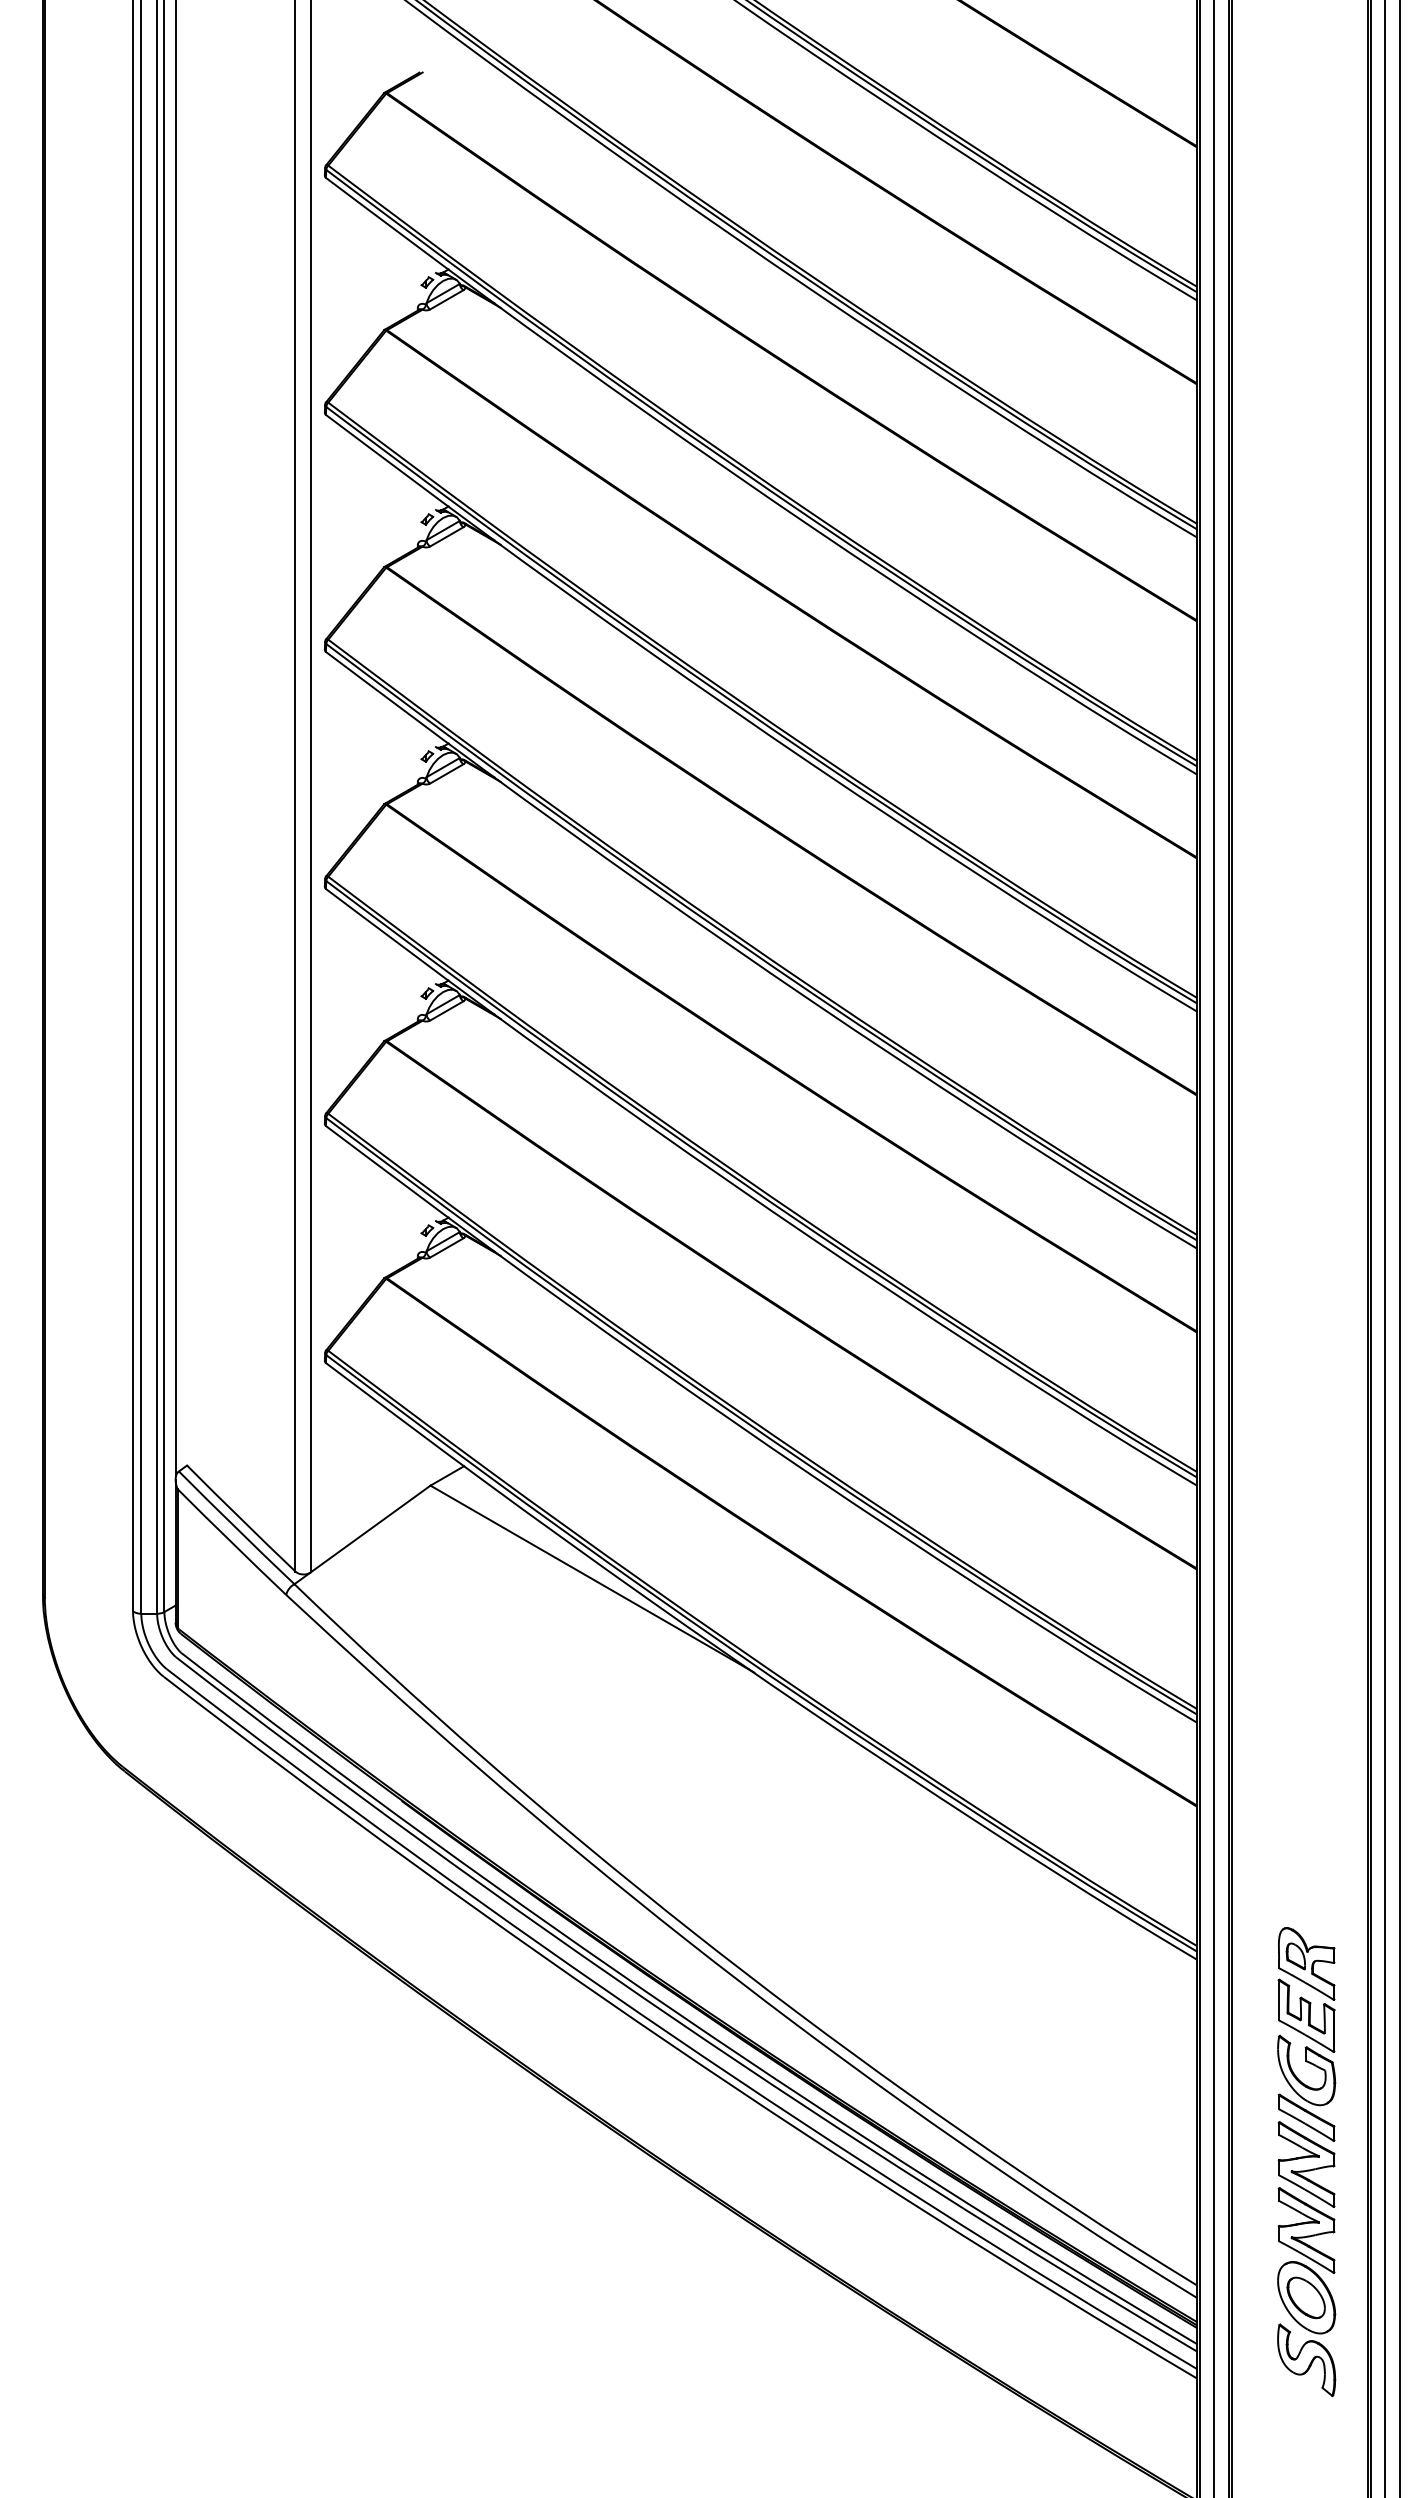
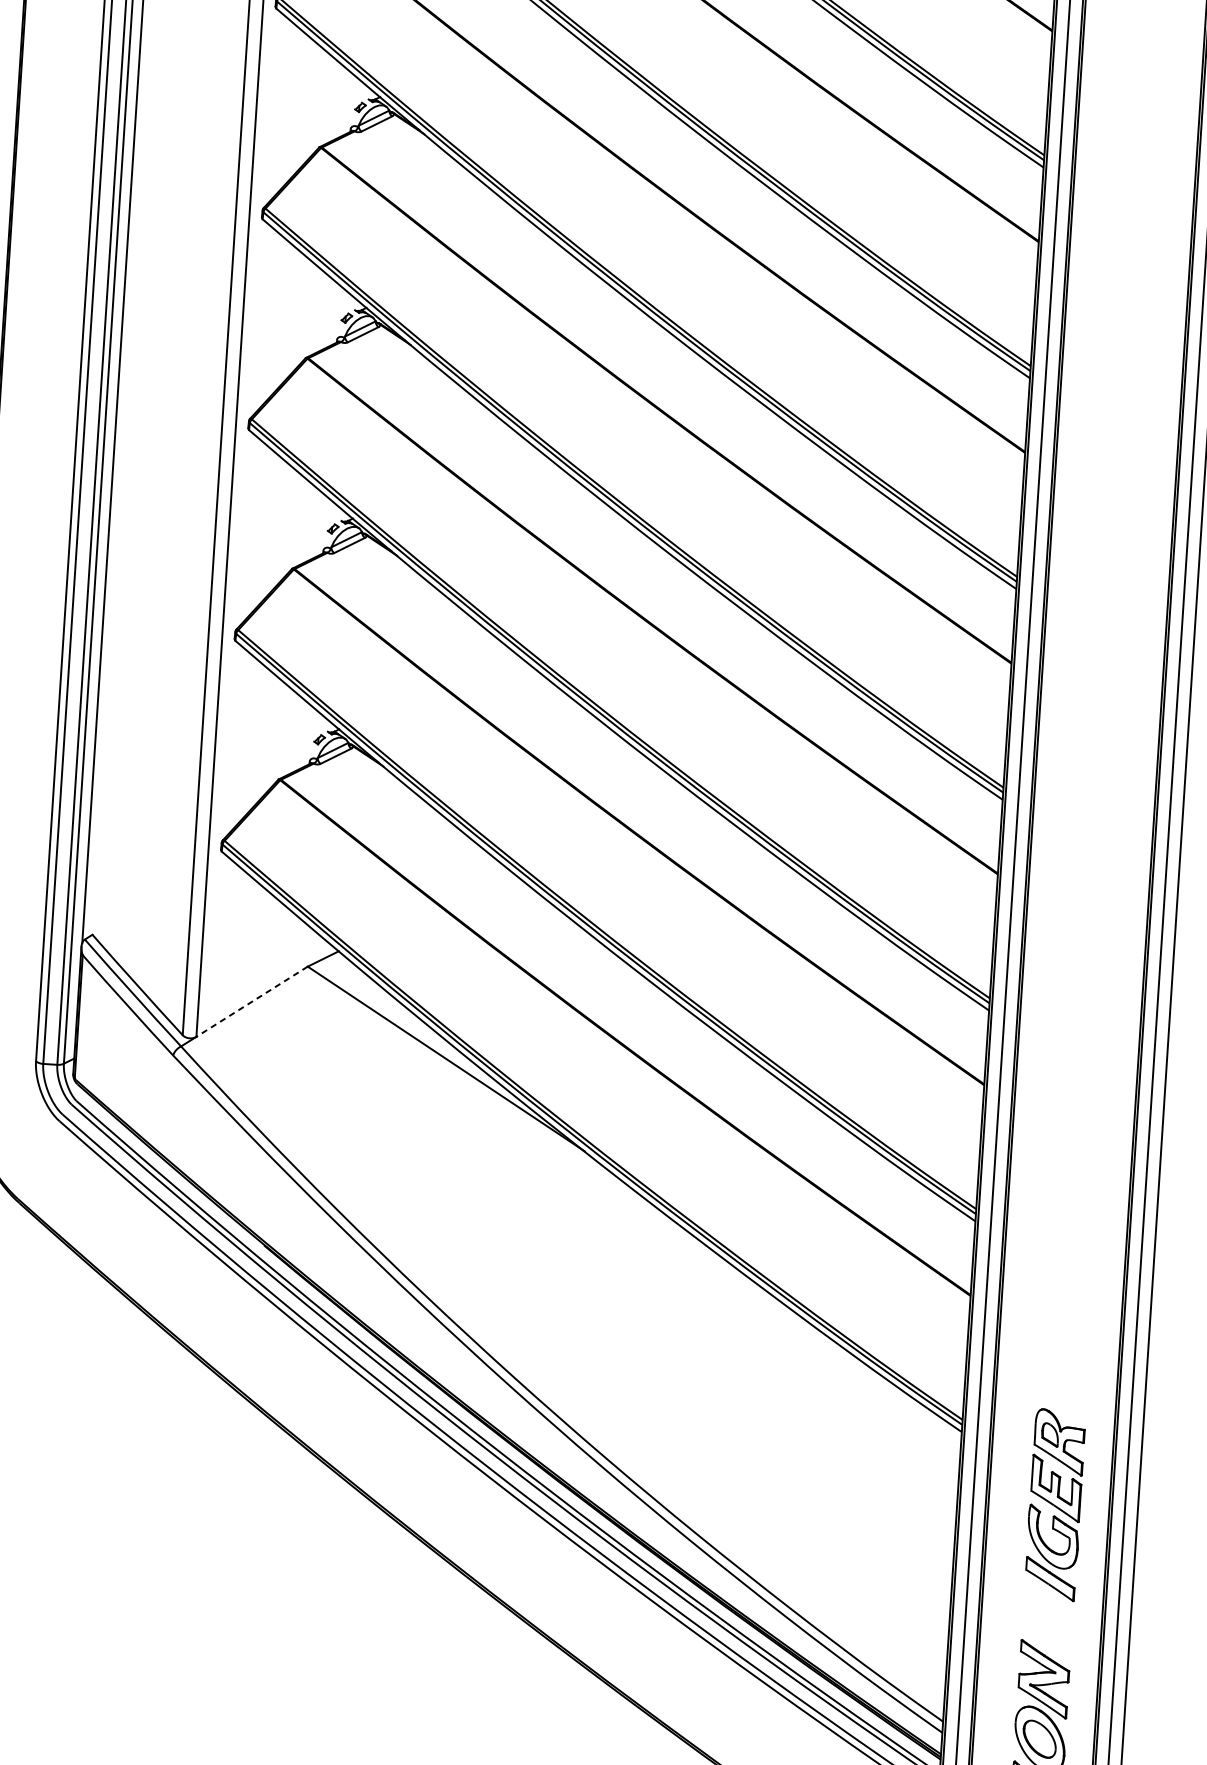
line: (370, 1528) -> (251, 1001), solid -> dashed
part: (1306, 2164) -> (1047, 1620), removed

